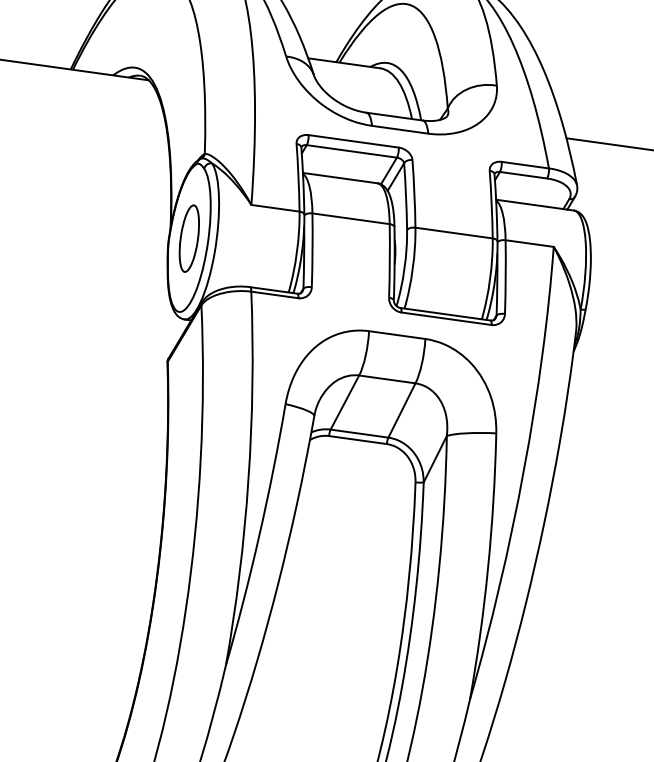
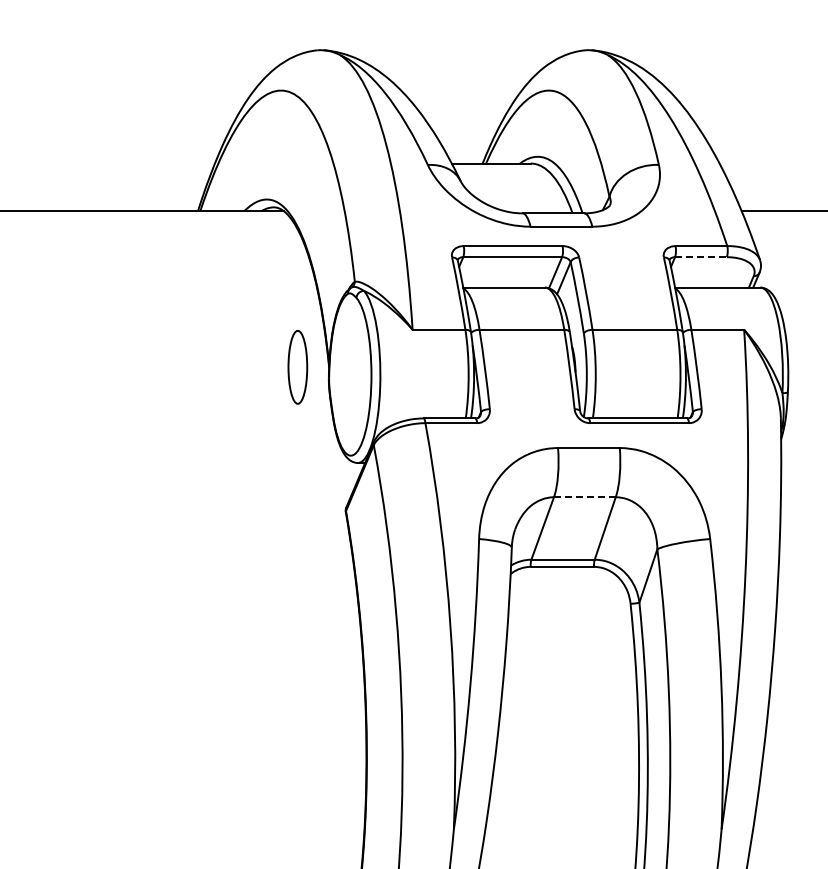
line: (523, 175) -> (700, 257), solid -> dashed
part: (189, 238) -> (297, 367), moved
line: (386, 379) -> (584, 497), solid -> dashed

